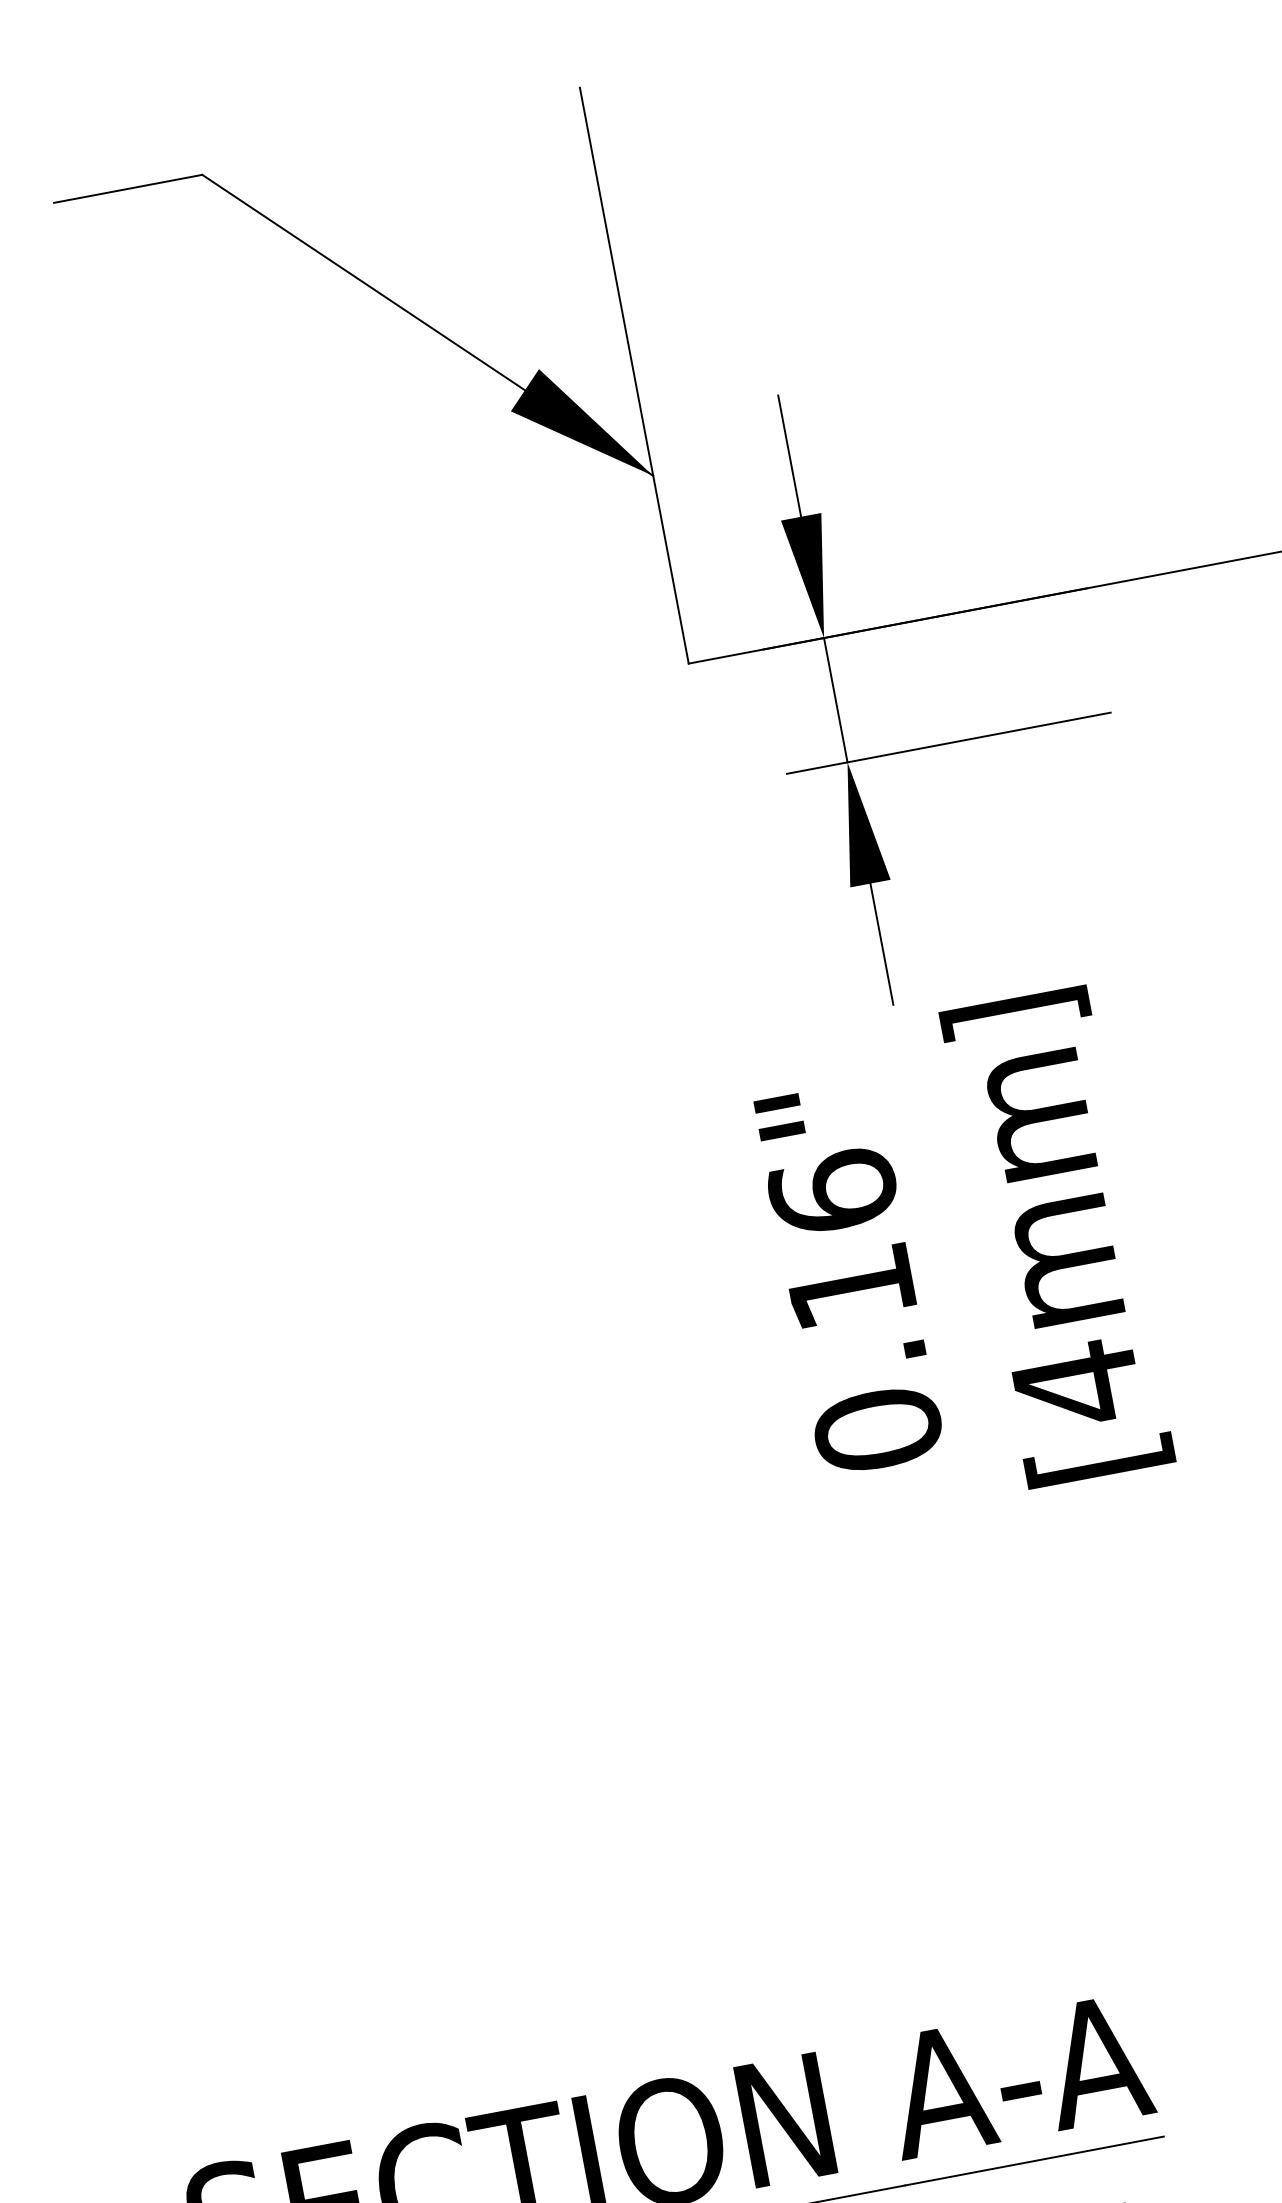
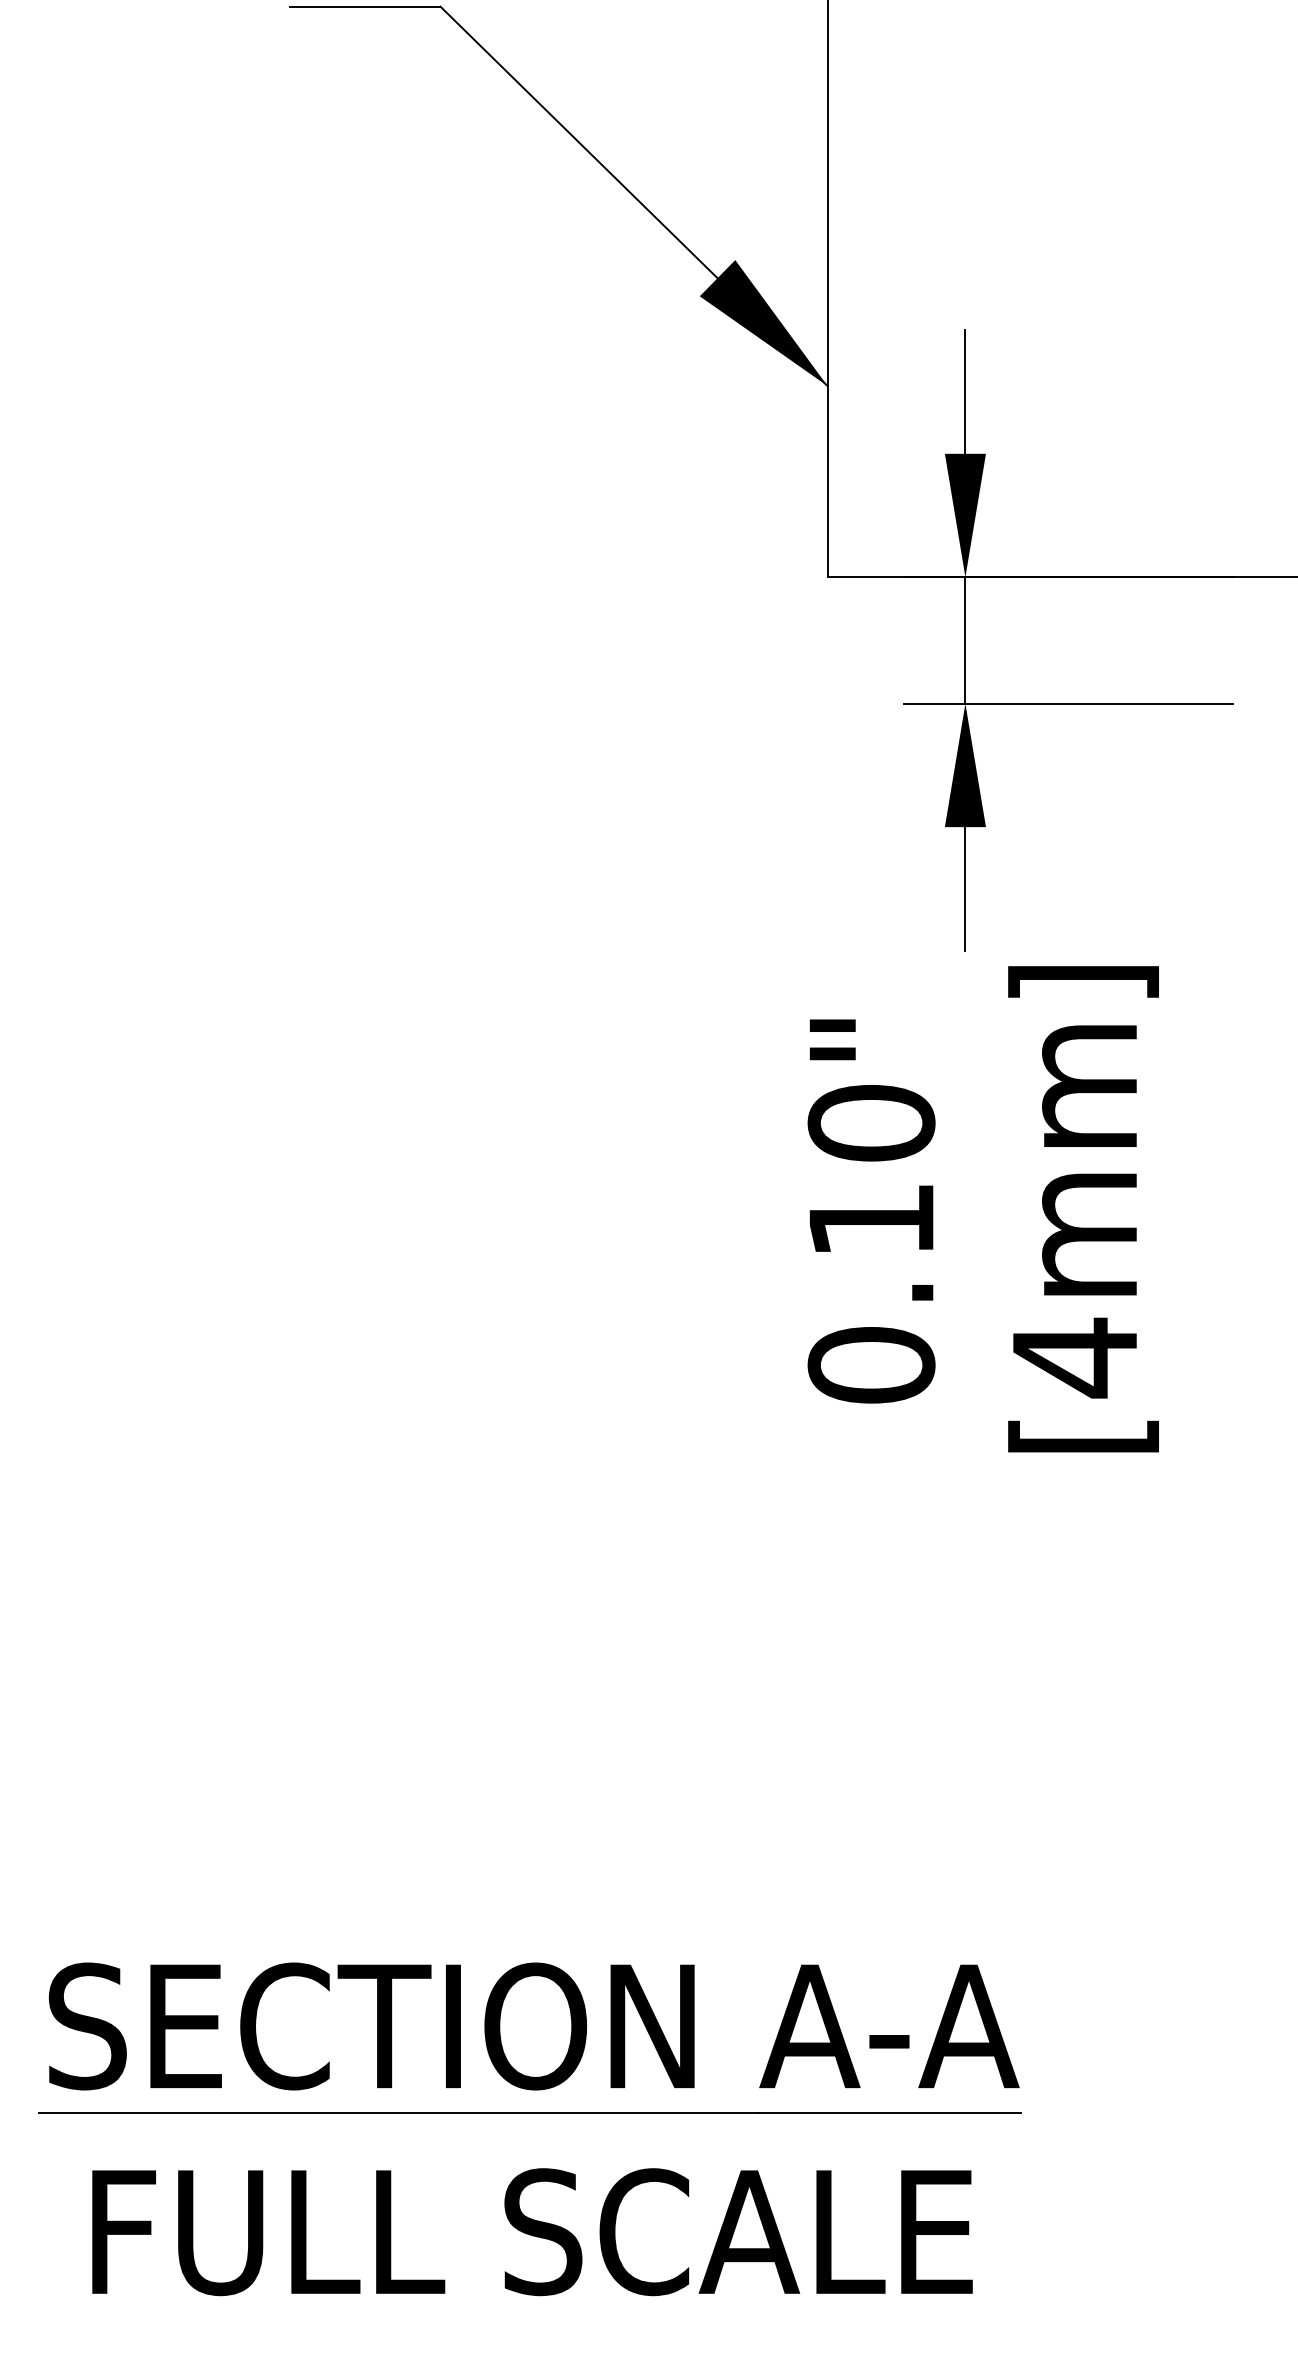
text: (833, 1191) -> (871, 1122), 0.16" -> 0.10"

